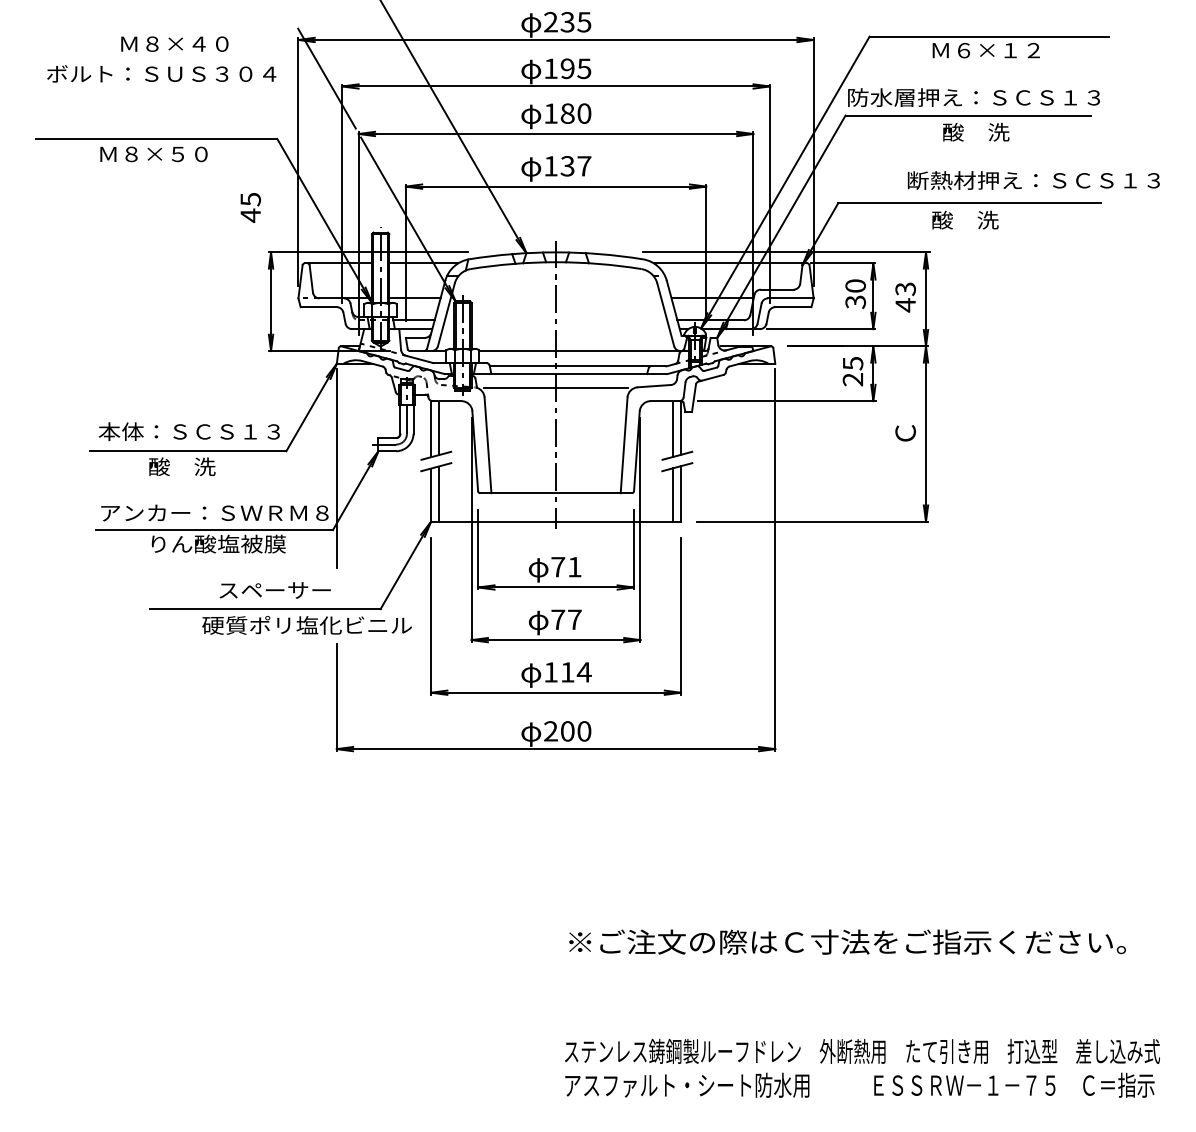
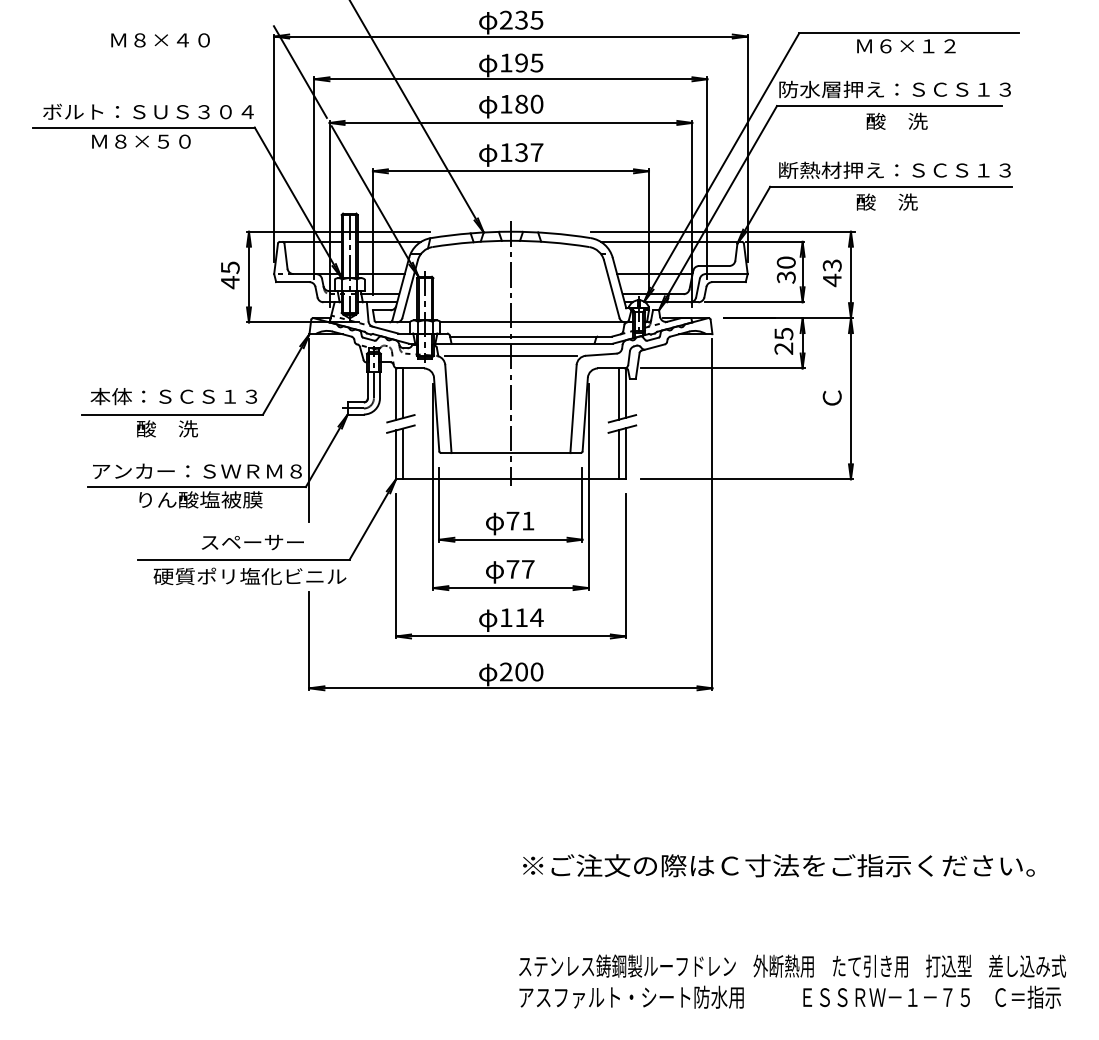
text: (161, 73) -> (148, 111), moved
text: (1033, 180) -> (894, 170), moved
text: (250, 207) -> (230, 275), moved
text: (306, 625) -> (249, 576), moved

